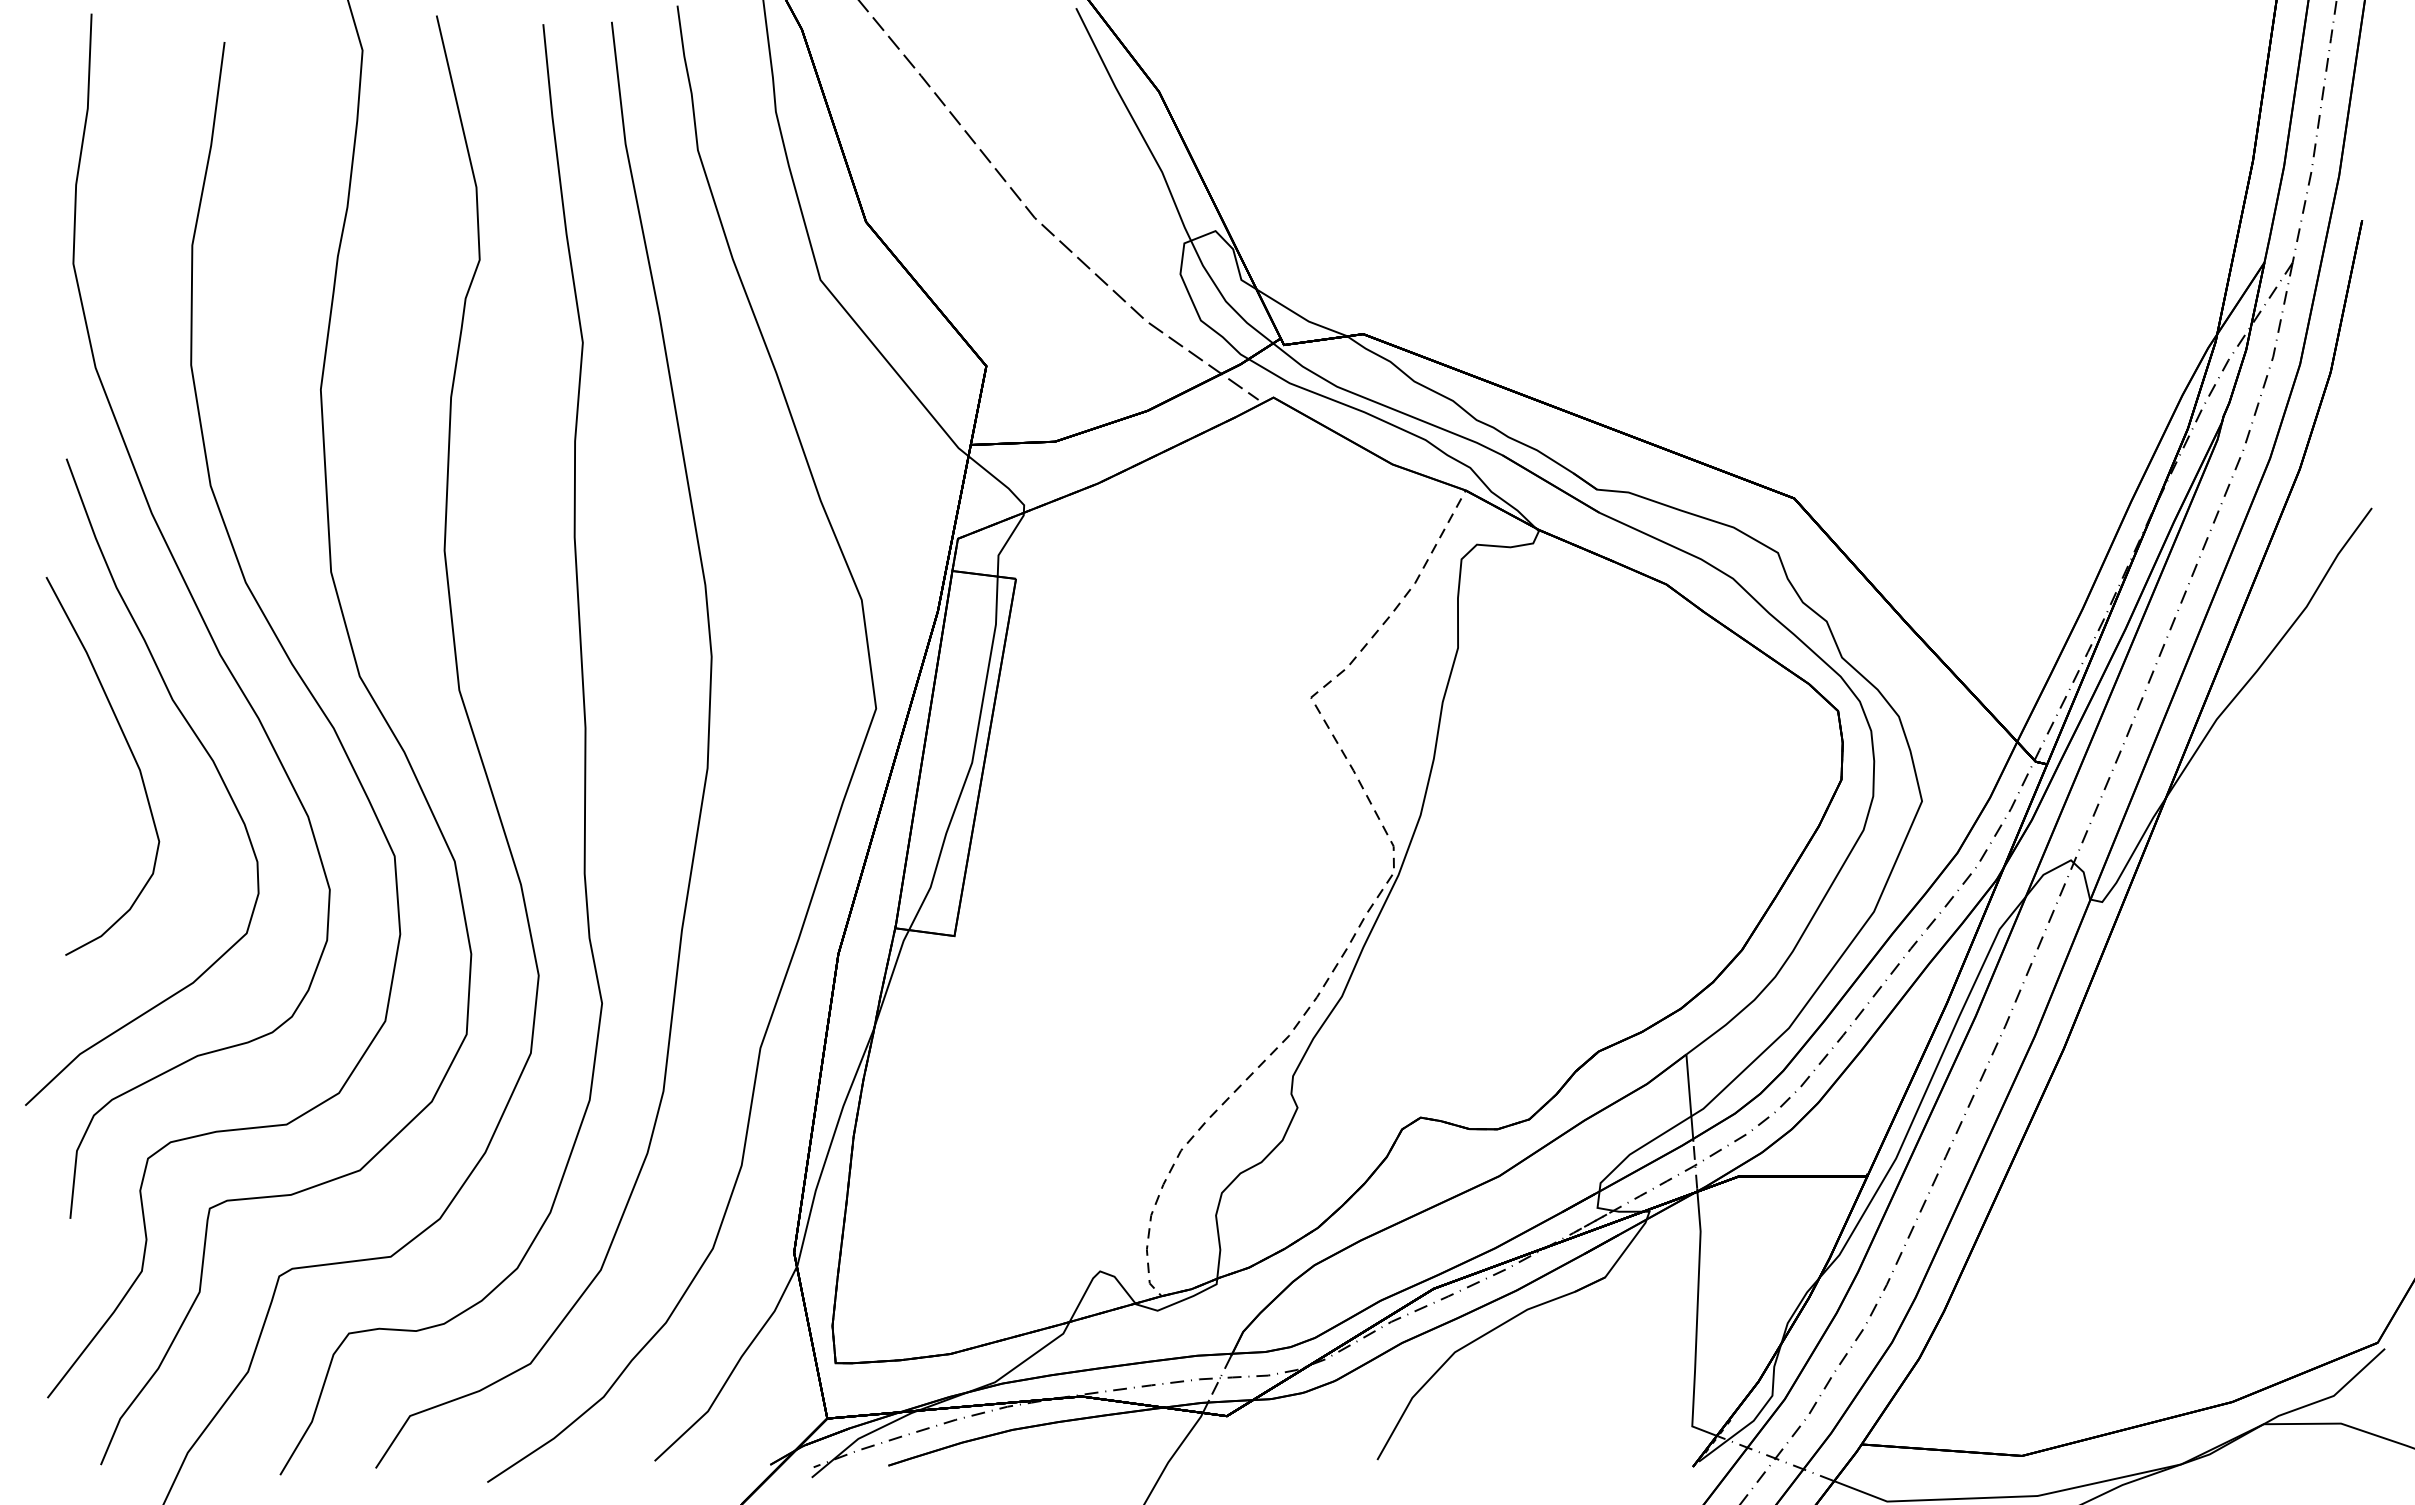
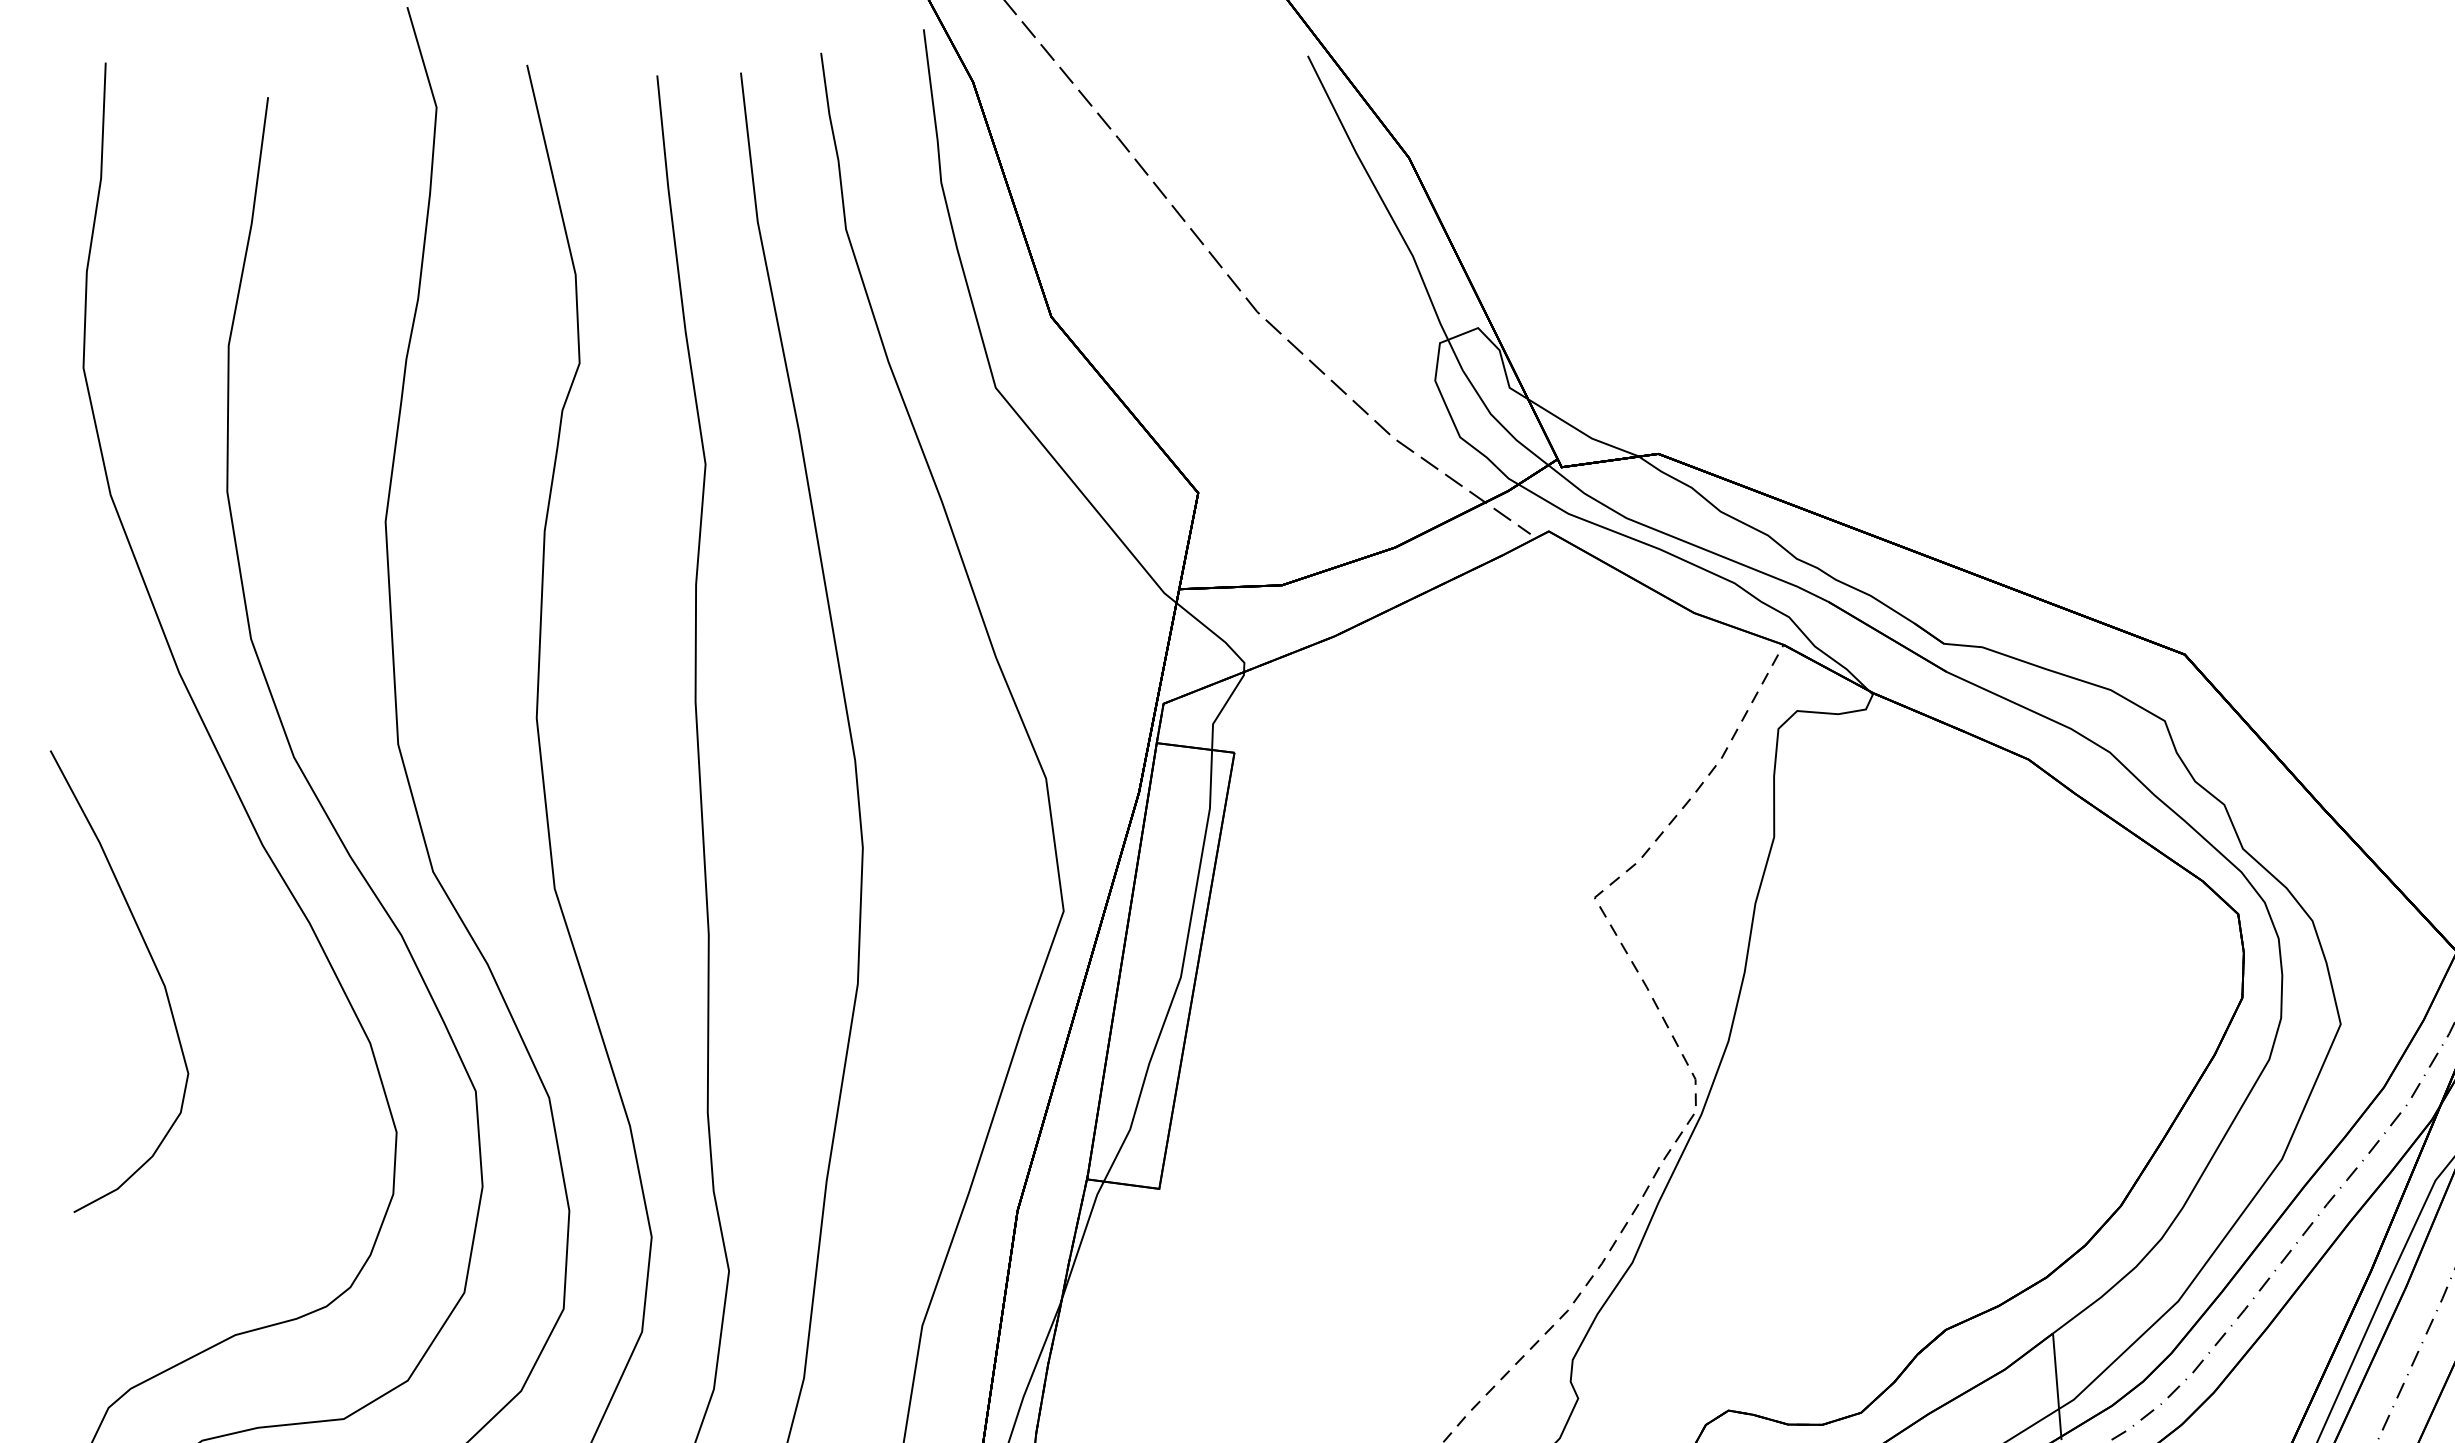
curve: (199, 742) -> (237, 952), removed

